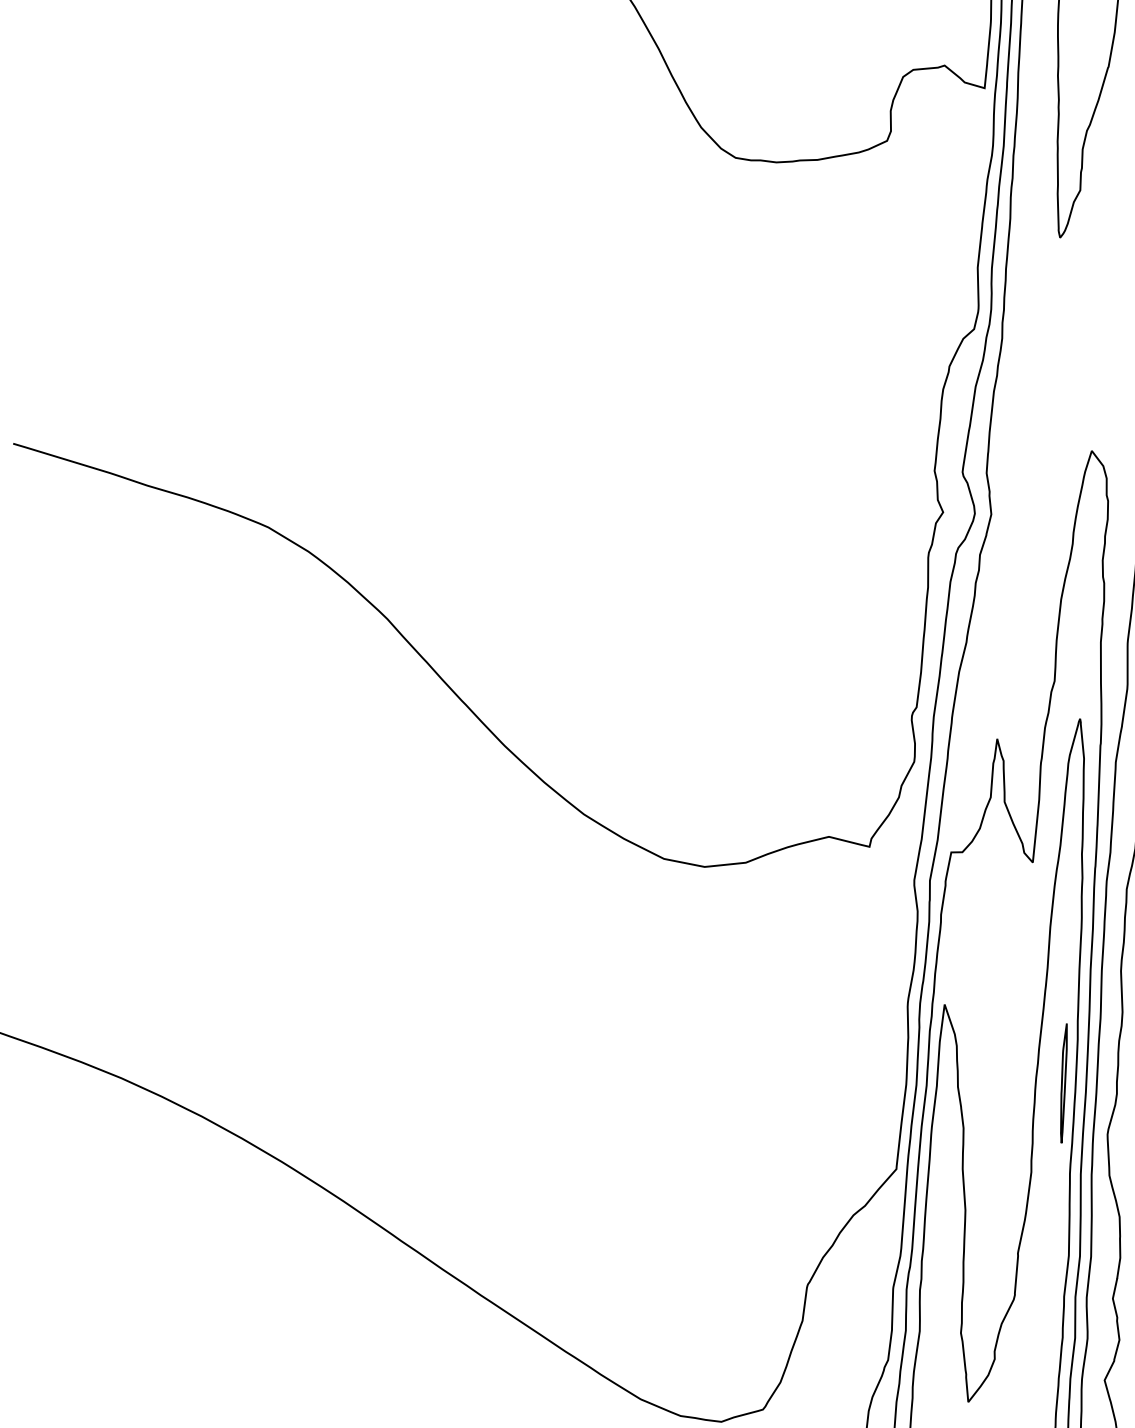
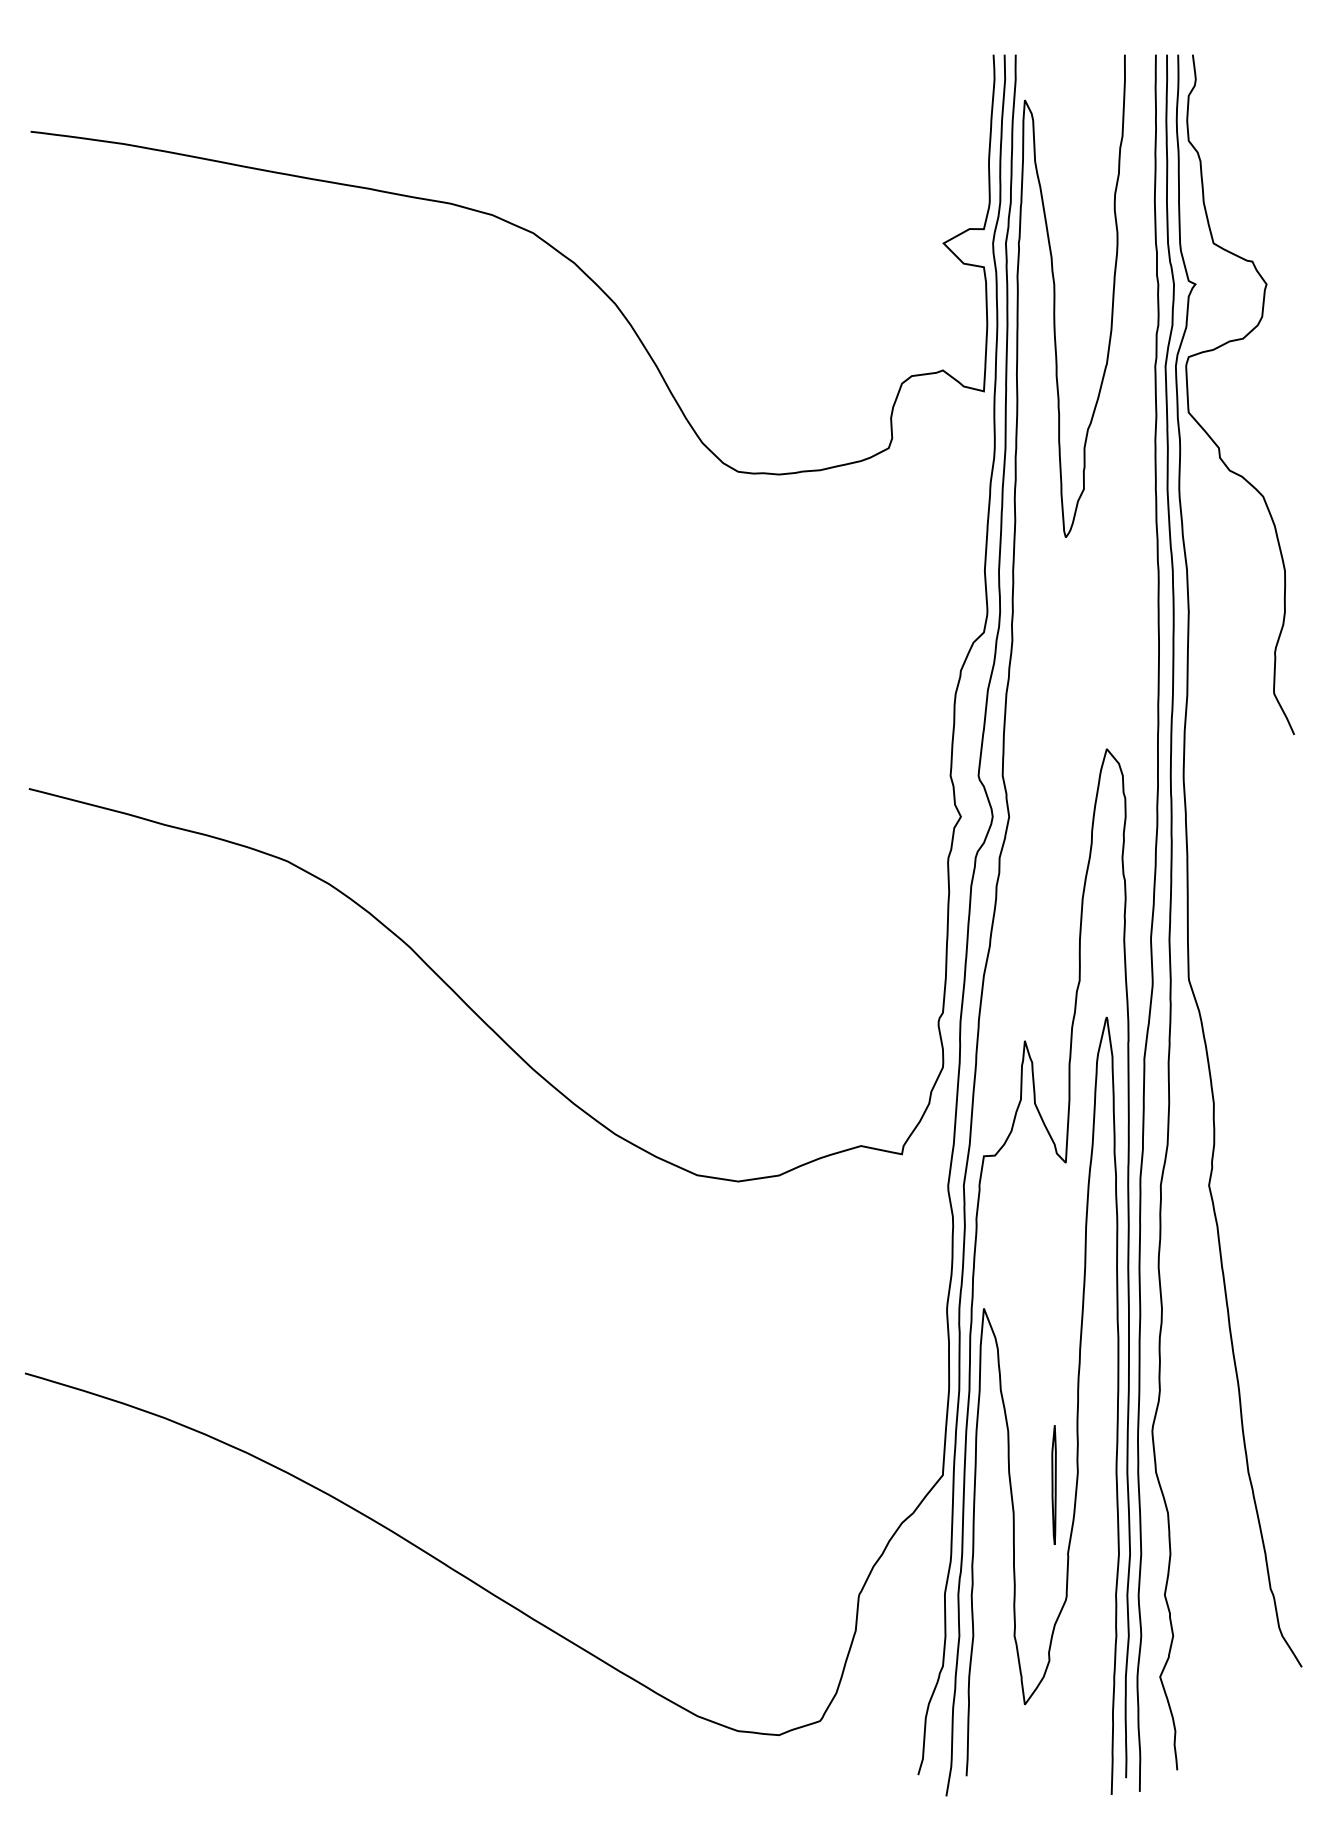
part: (1062, 1082) -> (1053, 1484), moved

